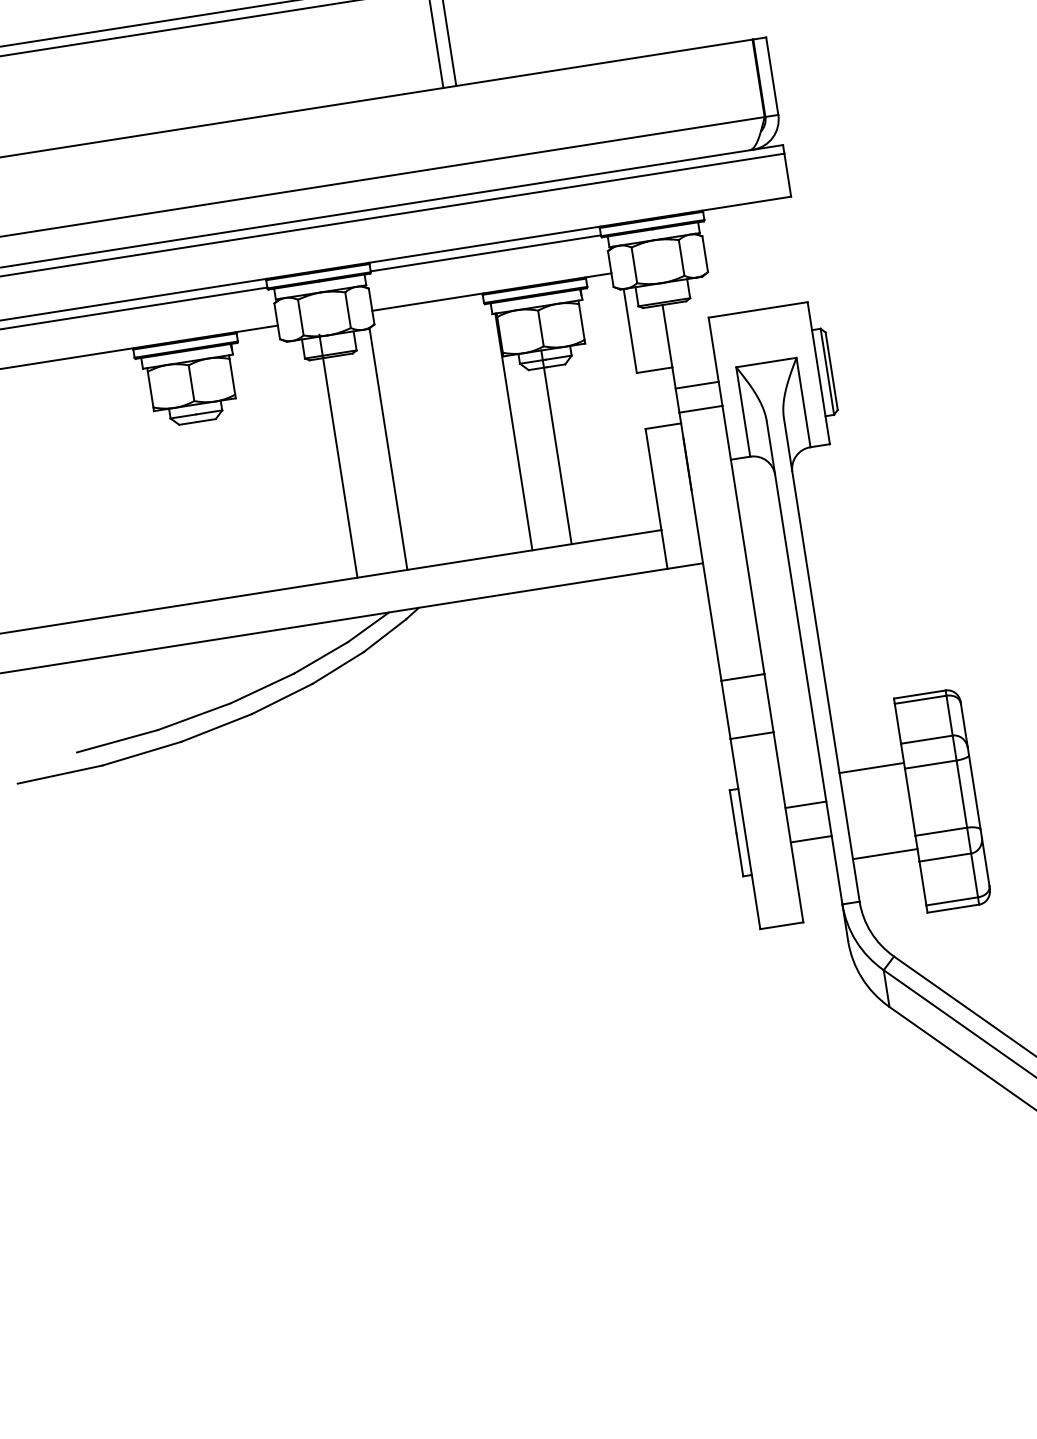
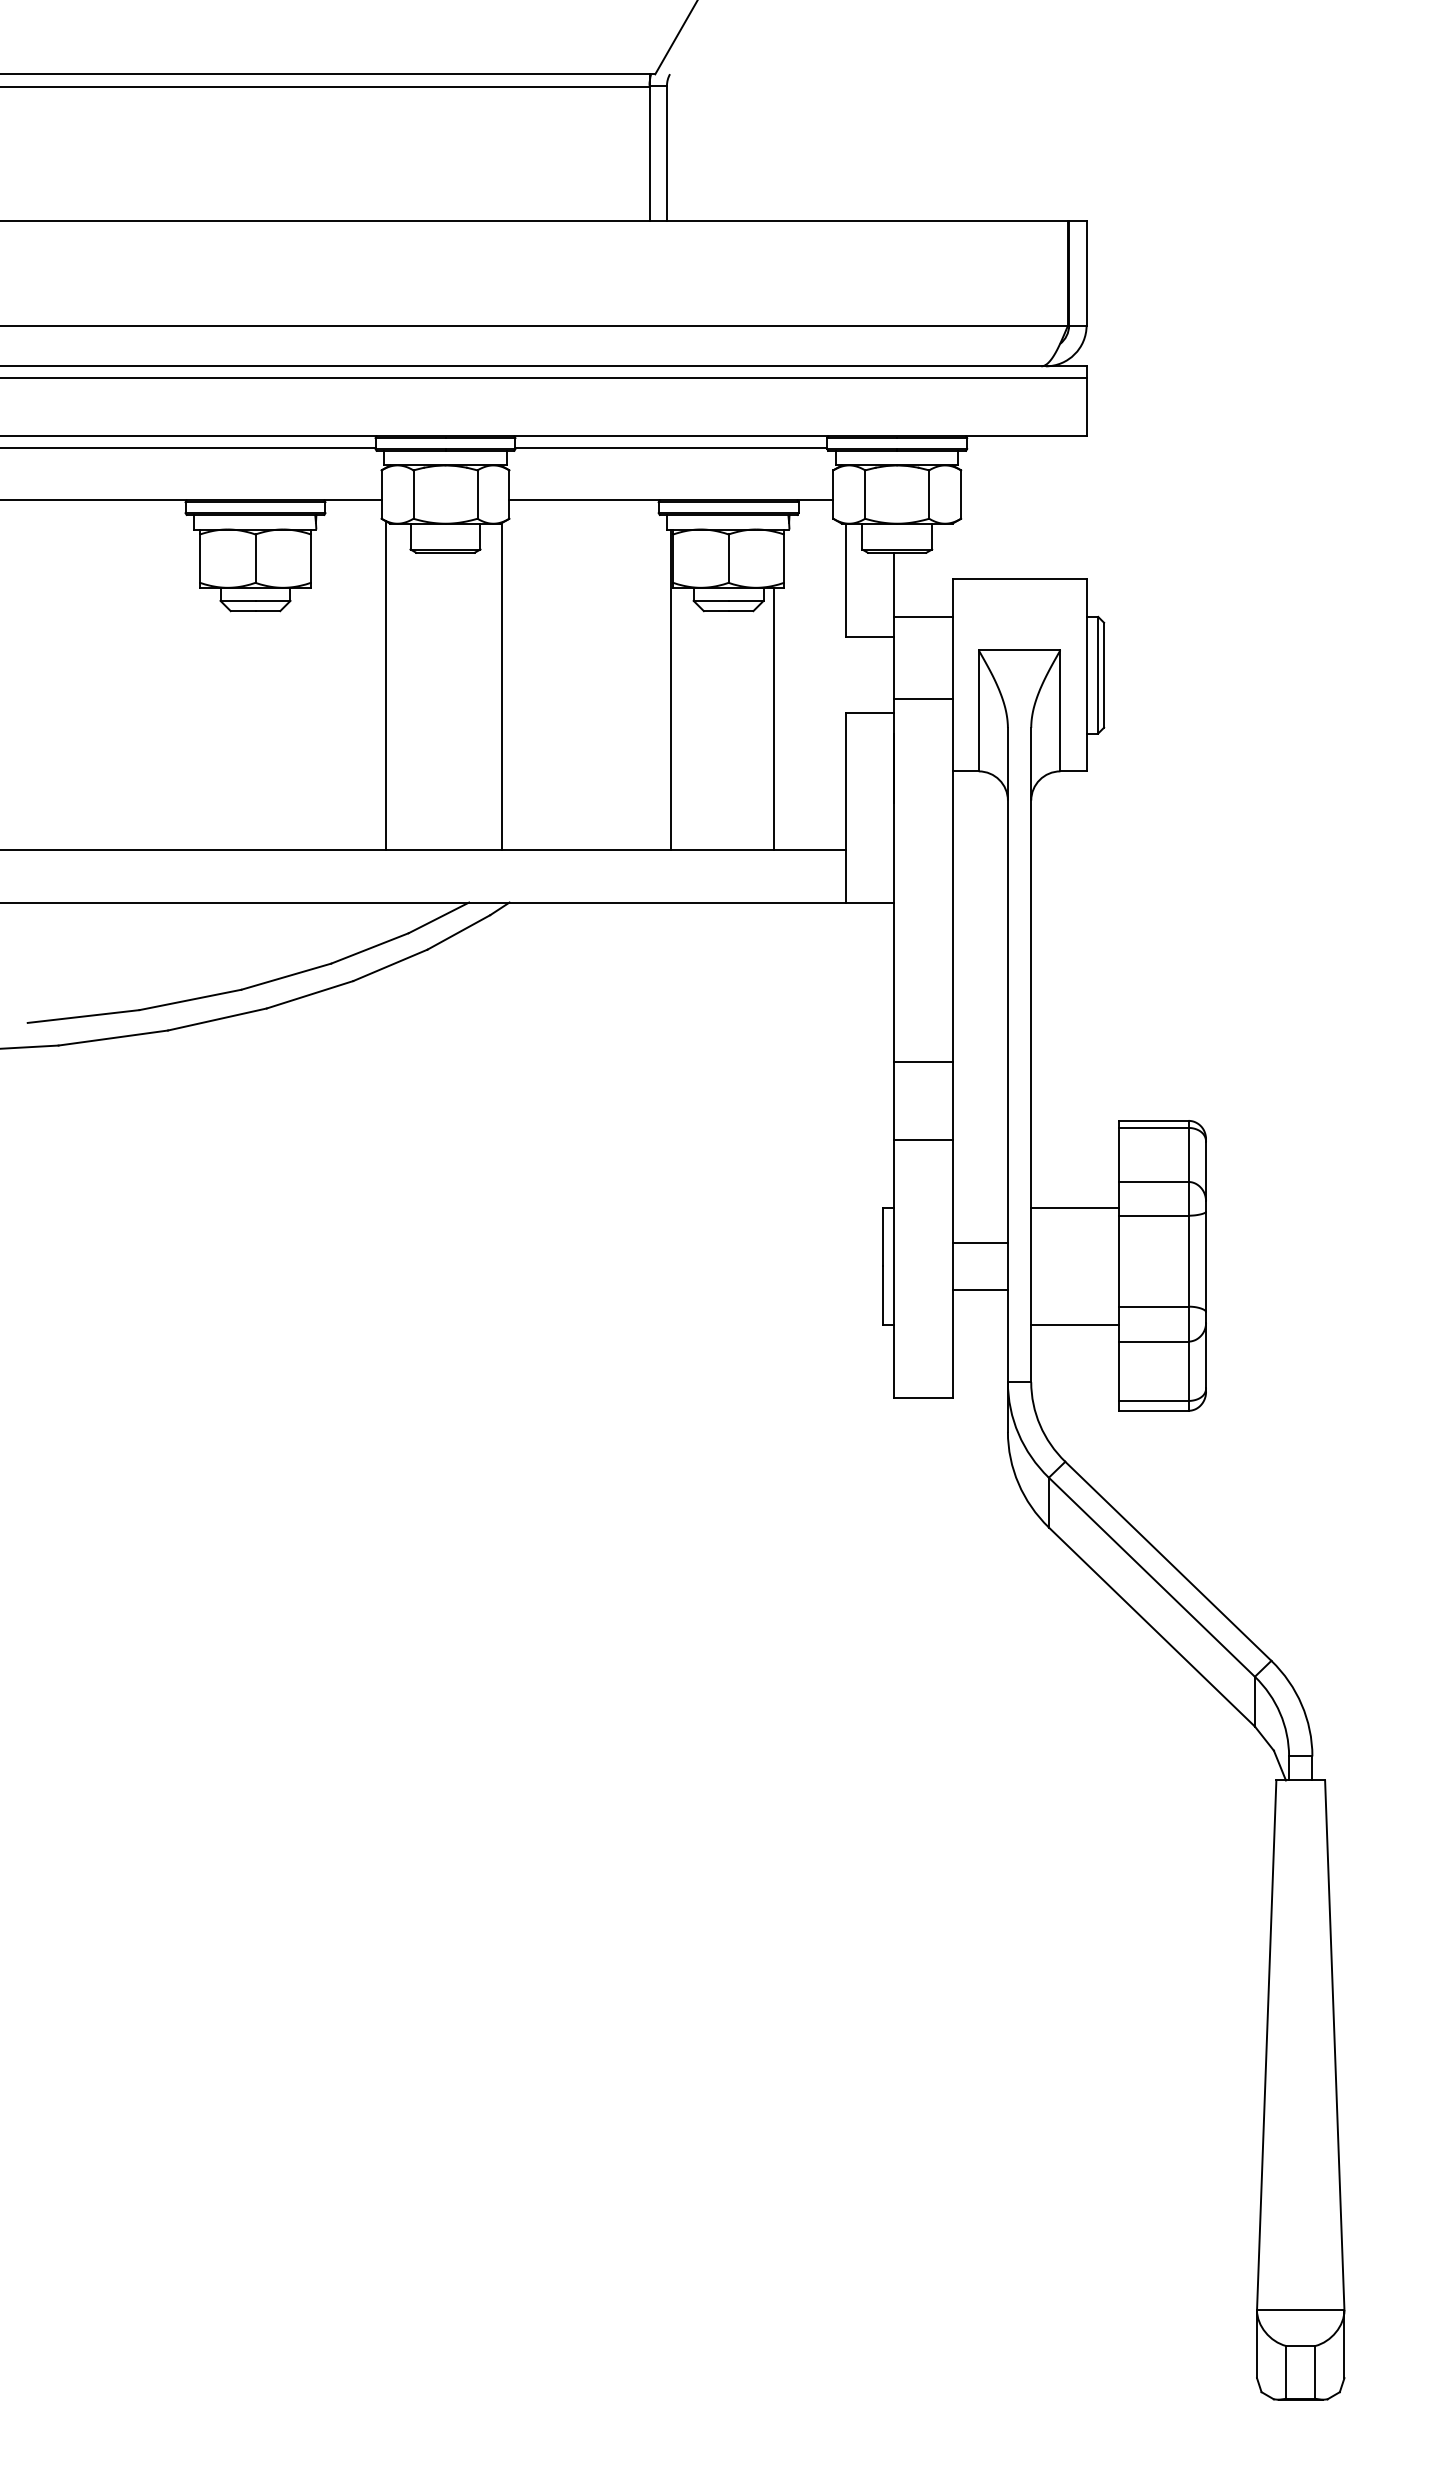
line: (697, 384) -> (923, 616), moved
line: (556, 447) -> (773, 718), moved
line: (338, 456) -> (385, 685), moved

